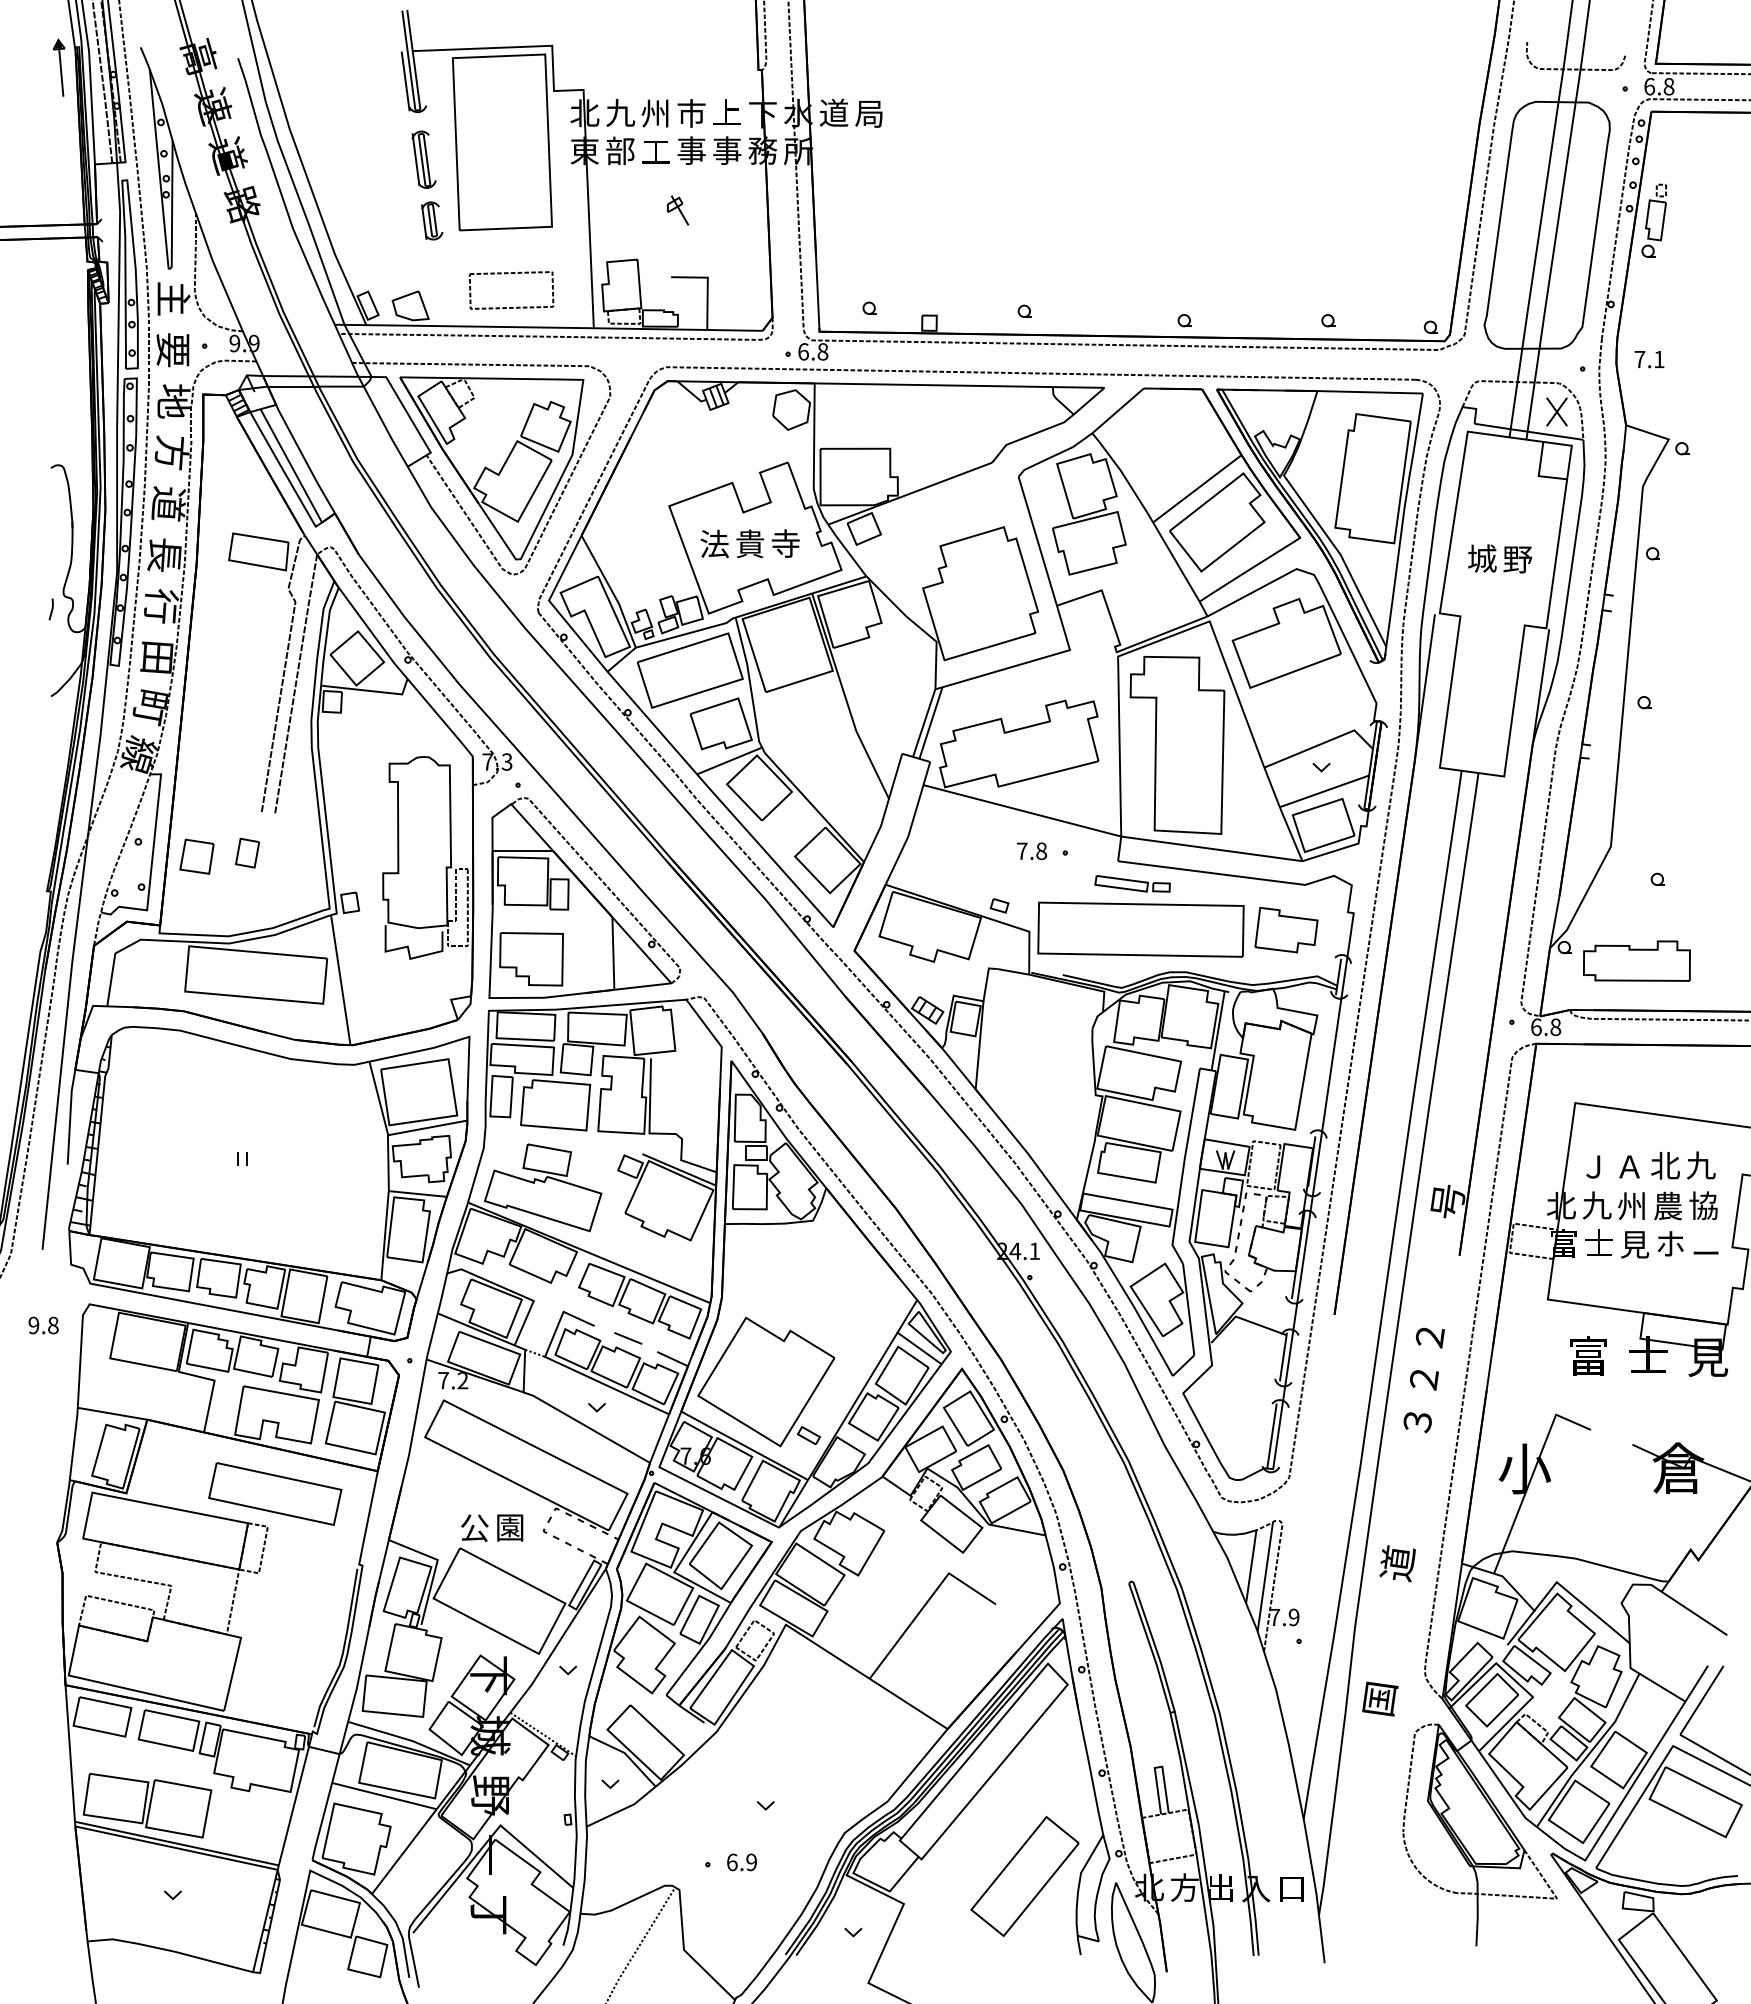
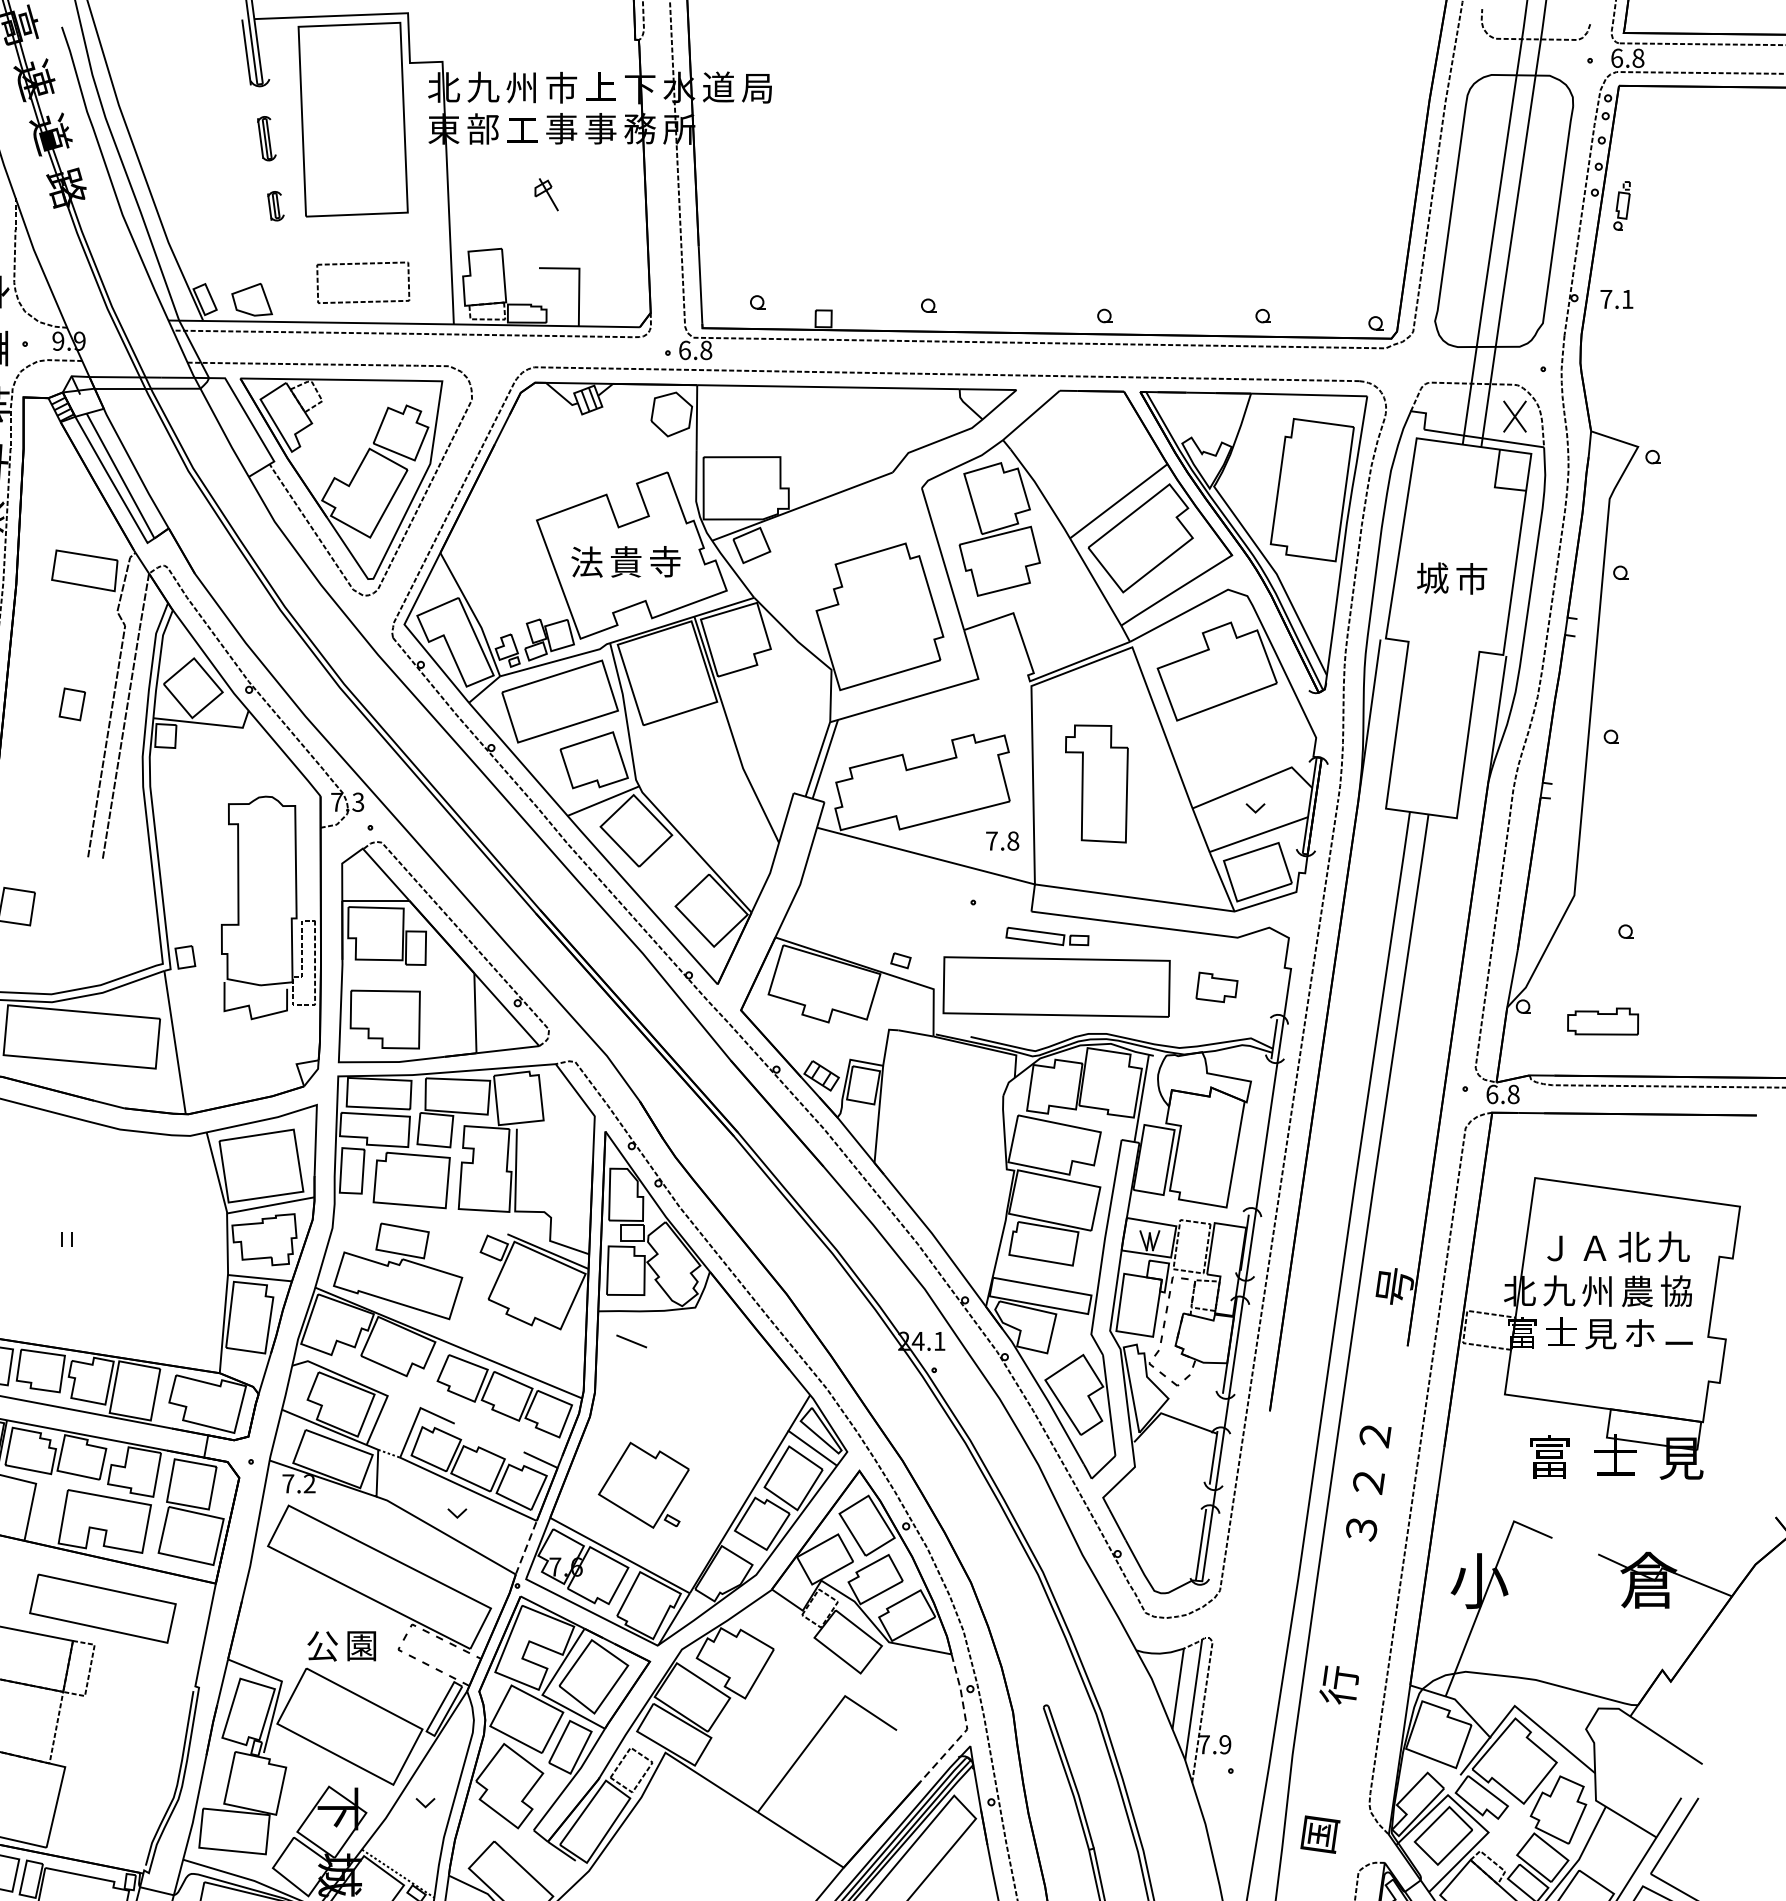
part: (423, 159) -> (266, 138), size x0.7
part: (432, 220) -> (276, 205), size x0.7
part: (1653, 220) -> (1621, 205), size x0.6
text: (1649, 359) -> (1616, 299), moved
text: (1517, 558) -> (1471, 578), 野 -> 市
part: (1177, 745) -> (1096, 784), size x0.6
text: (1031, 850) -> (1002, 840), moved
part: (247, 852) -> (72, 703), moved
part: (1286, 929) -> (1216, 986), size x0.6
part: (1636, 960) -> (1602, 1020), size x0.6
line: (628, 1338) -> (631, 1341), moved
part: (766, 1381) -> (644, 1484), size x0.6
line: (659, 1439) -> (526, 1548), solid -> dashed
text: (1397, 1563) -> (1339, 1685), 道 -> 行
line: (1059, 1600) -> (966, 1726), solid -> dashed

